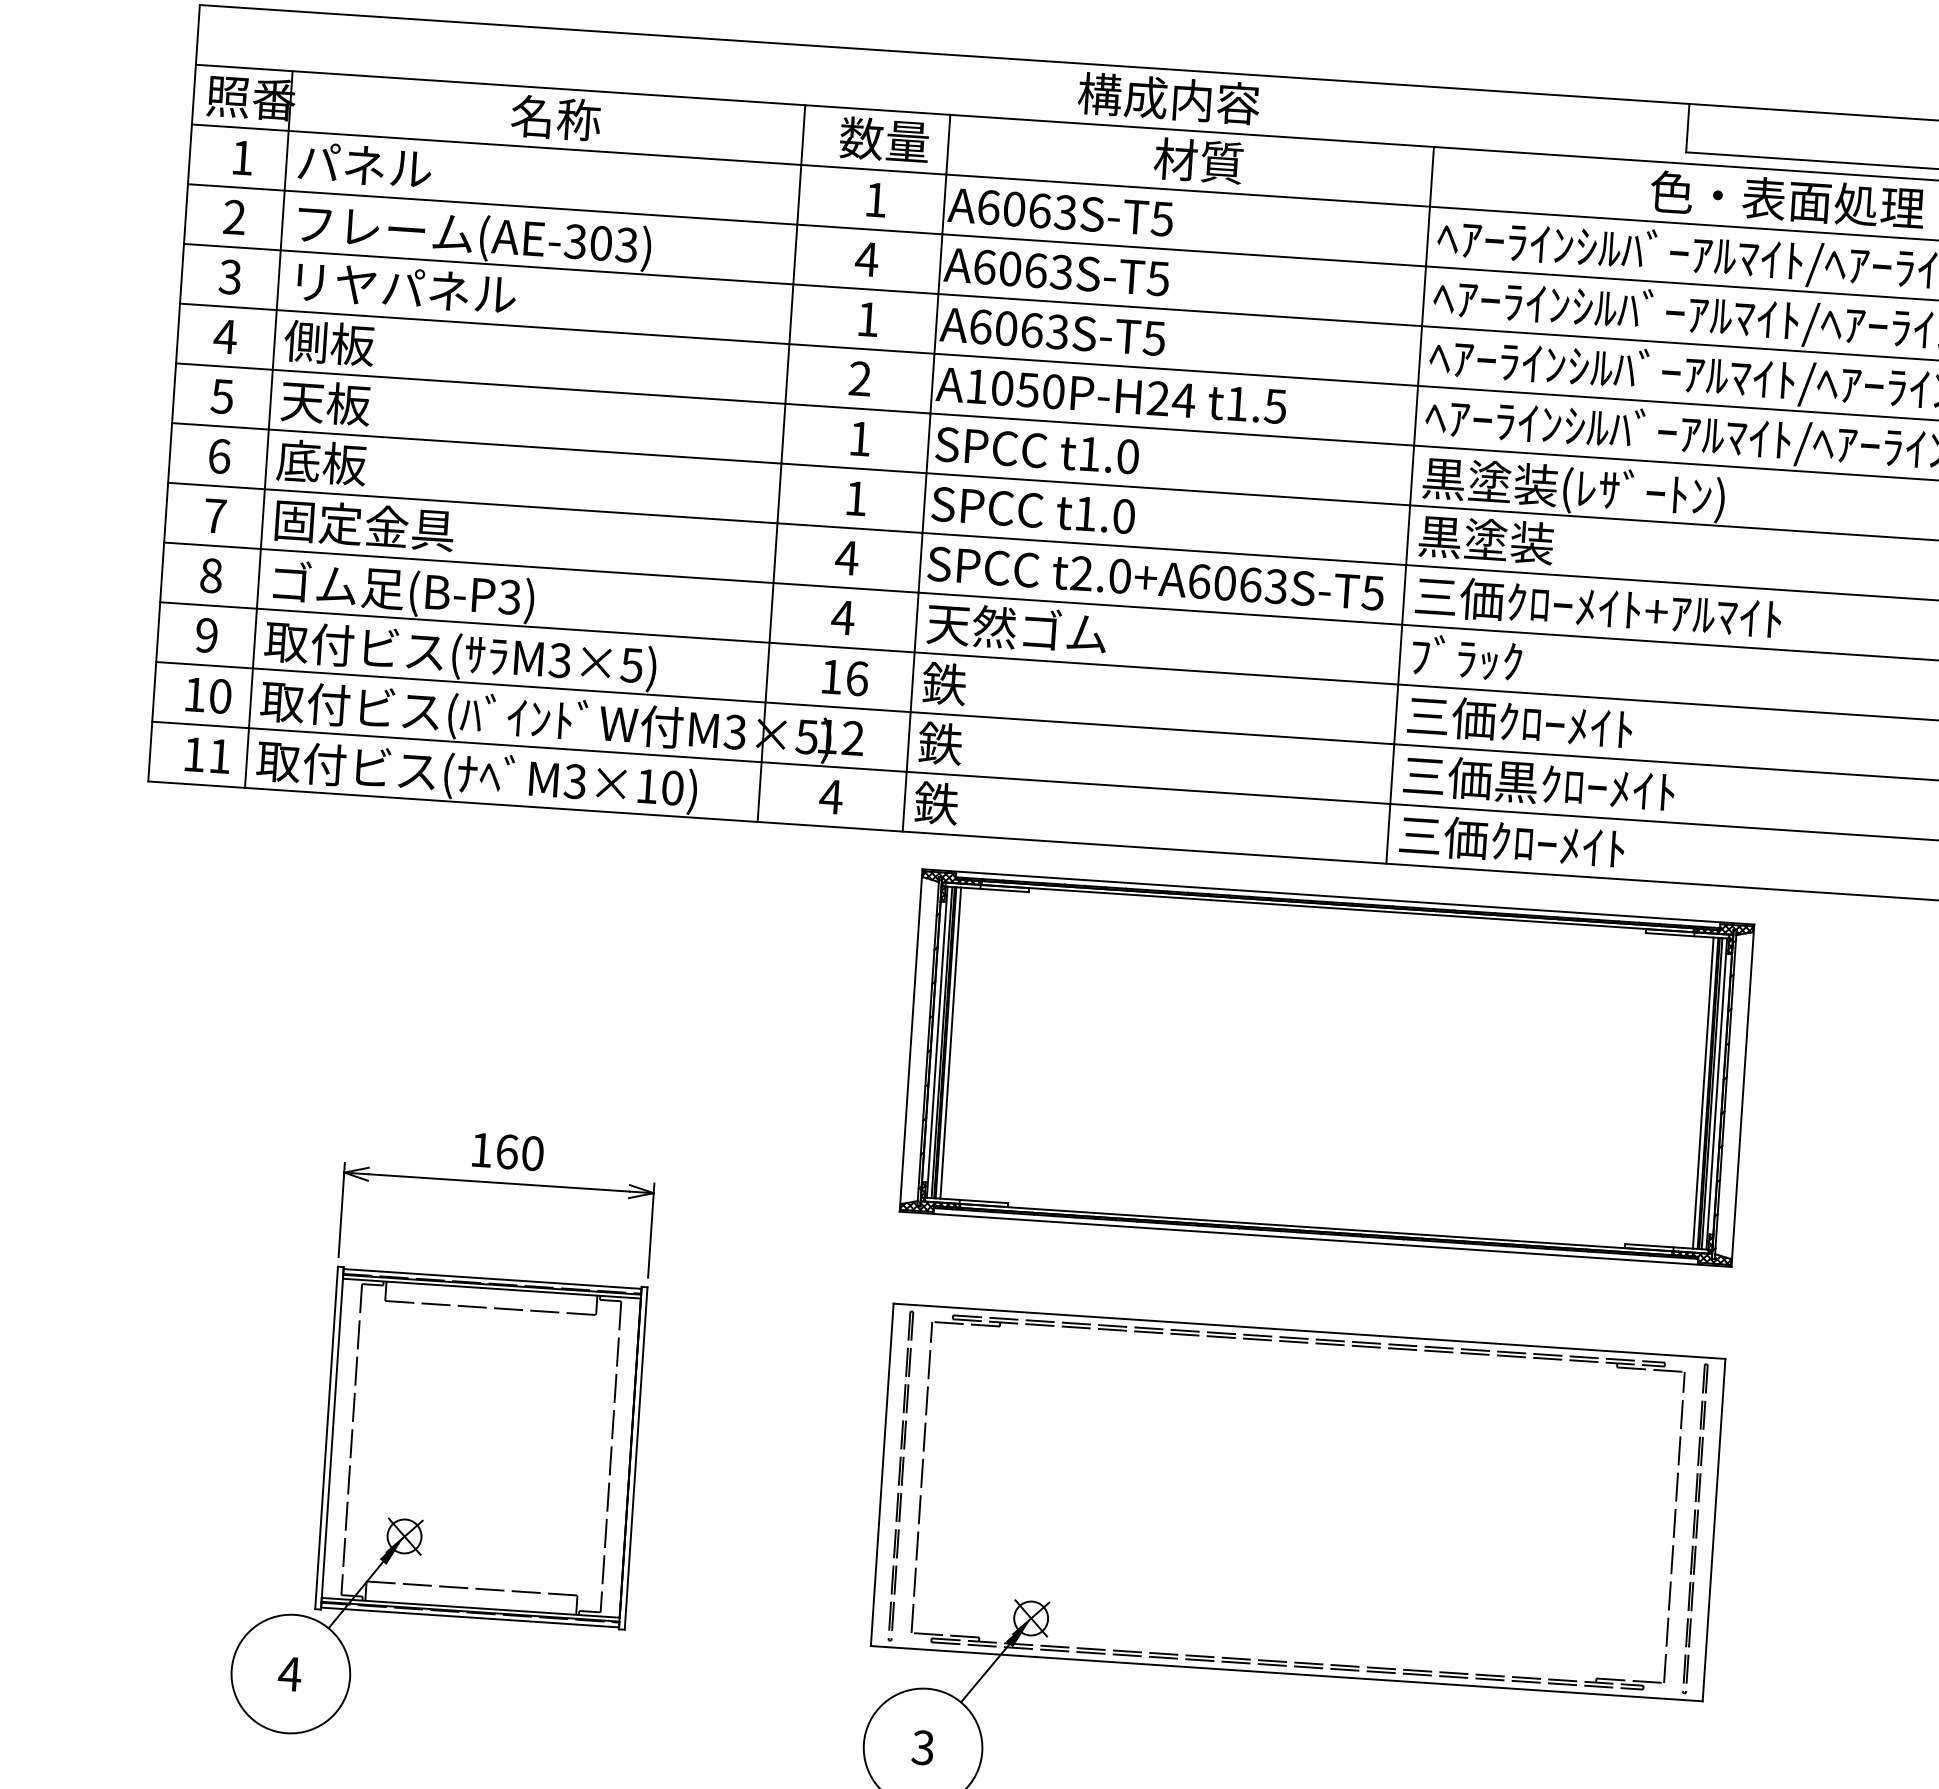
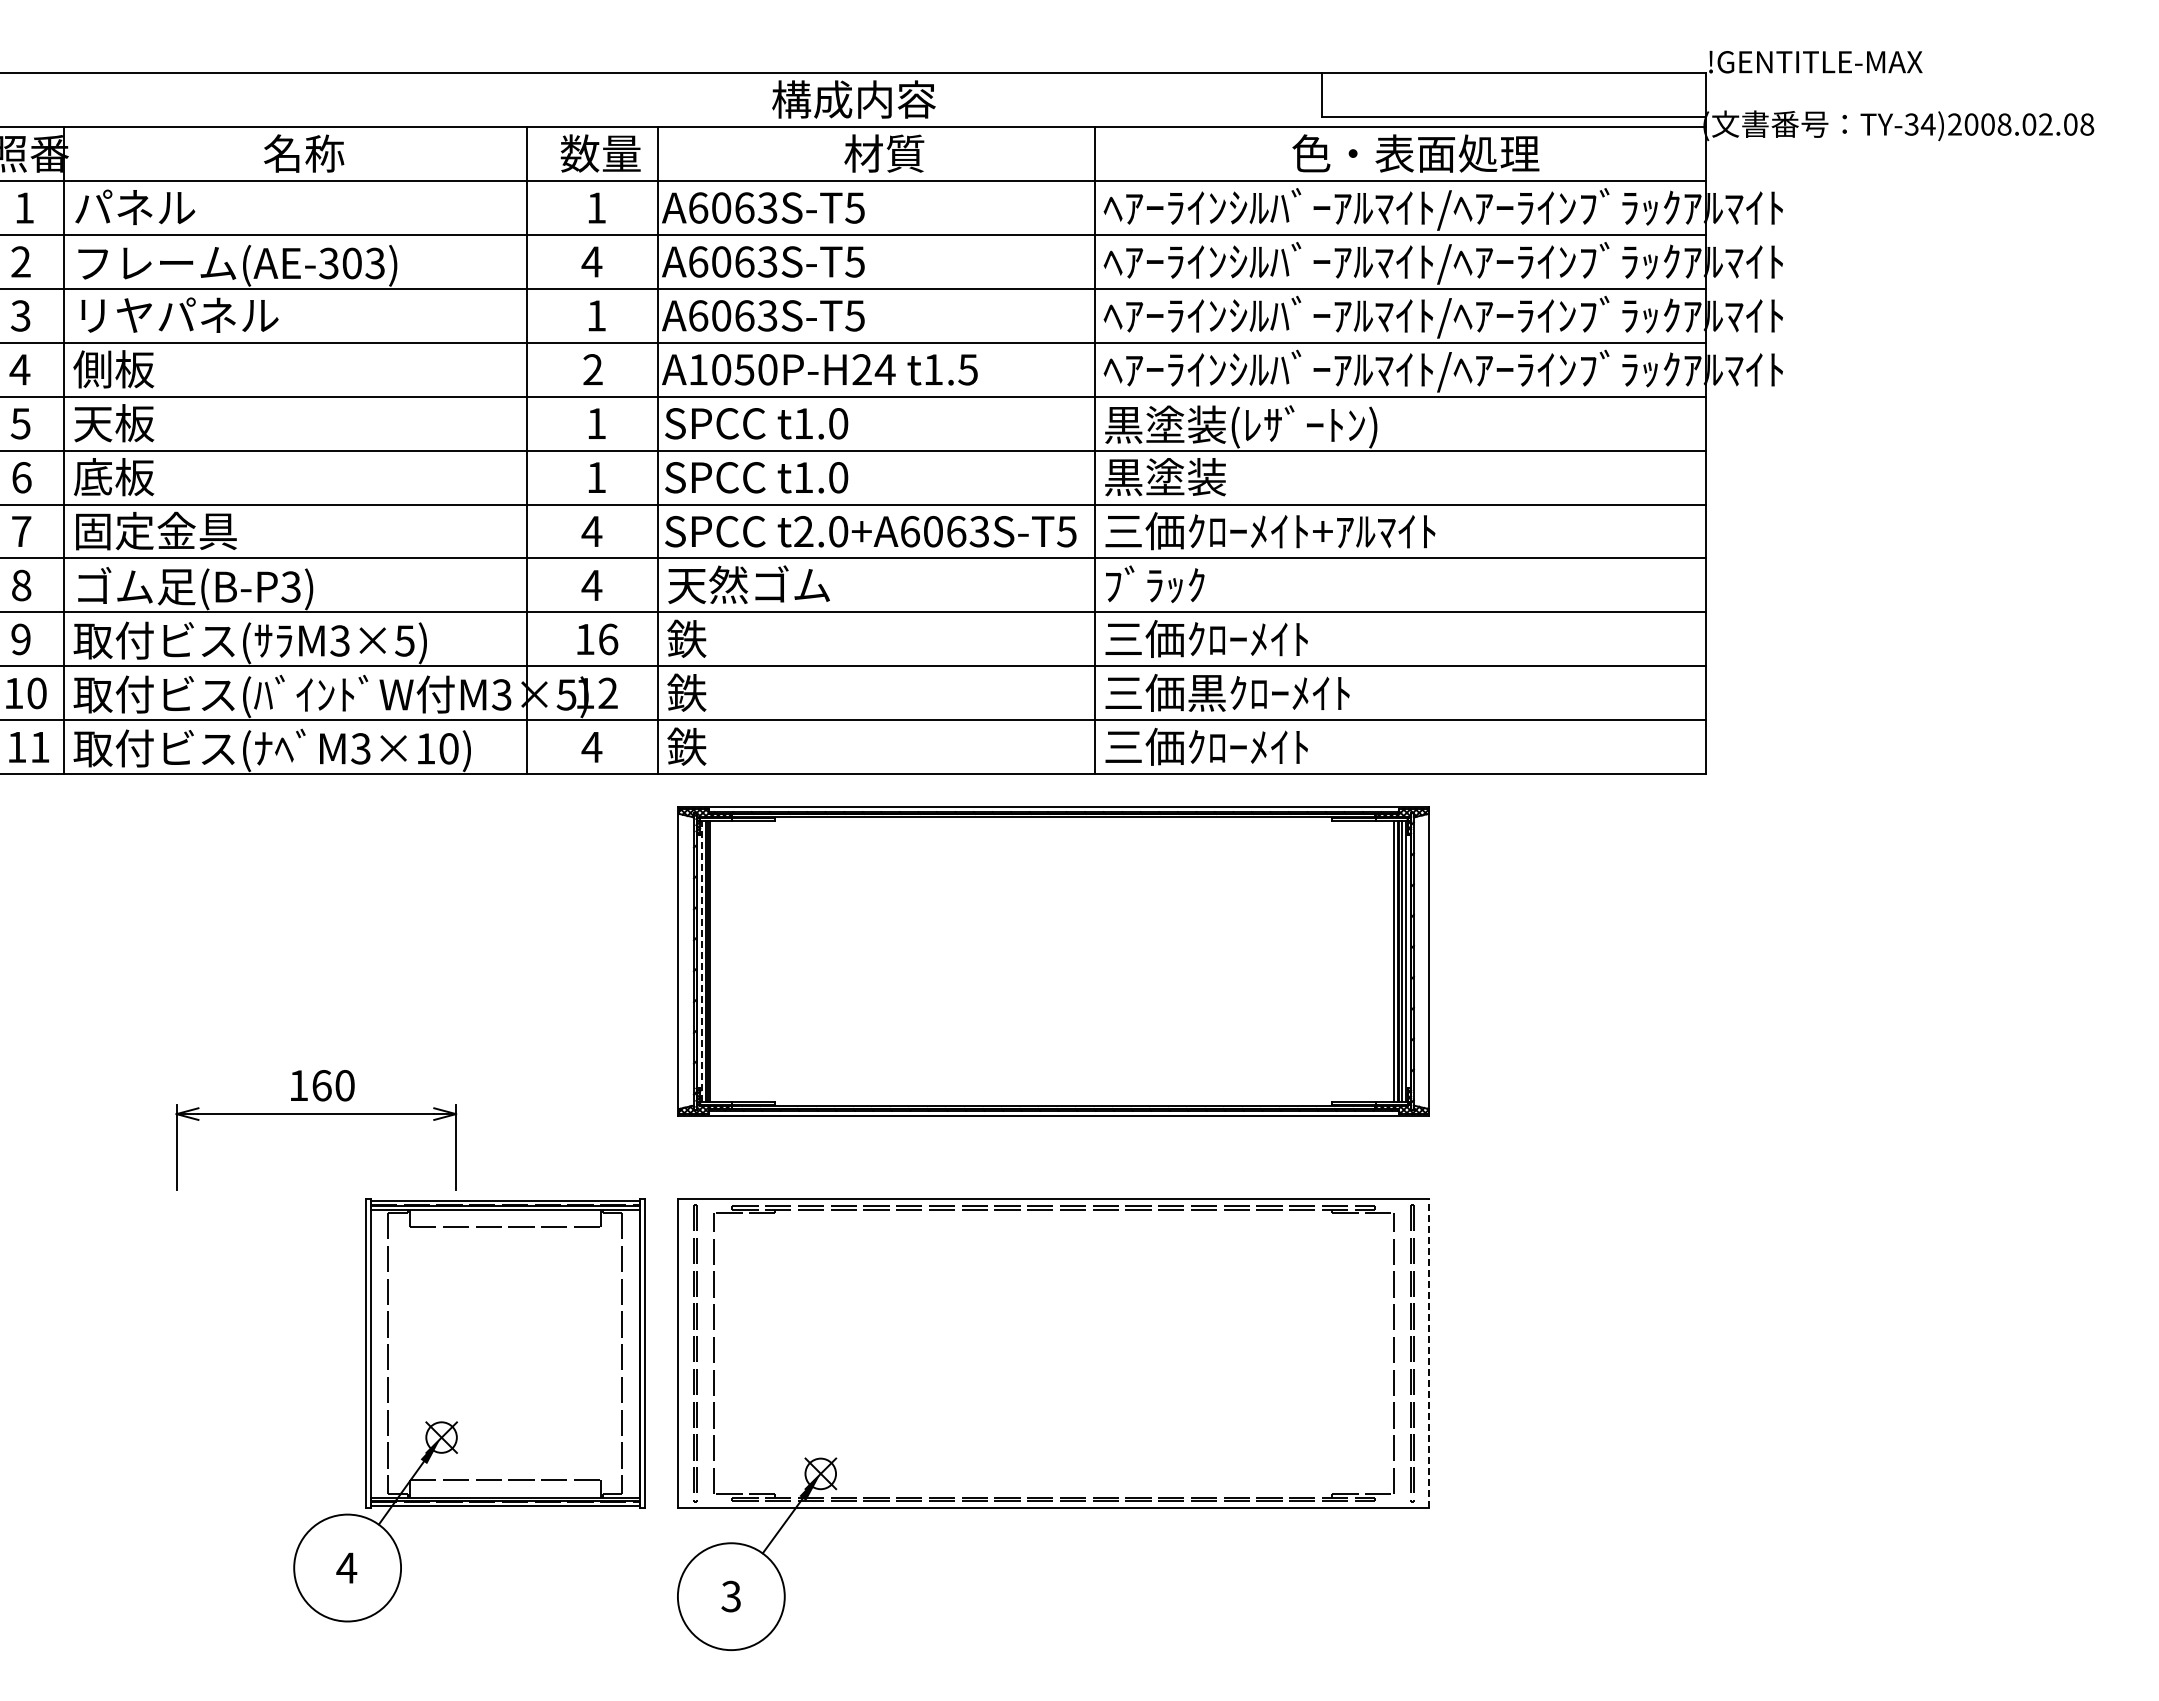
line: (936, 1041) -> (701, 960), solid -> dashed
line: (951, 1043) -> (714, 961), removed
part: (437, 1508) -> (469, 1410), moved
line: (1714, 1529) -> (1429, 1353), solid -> dashed

